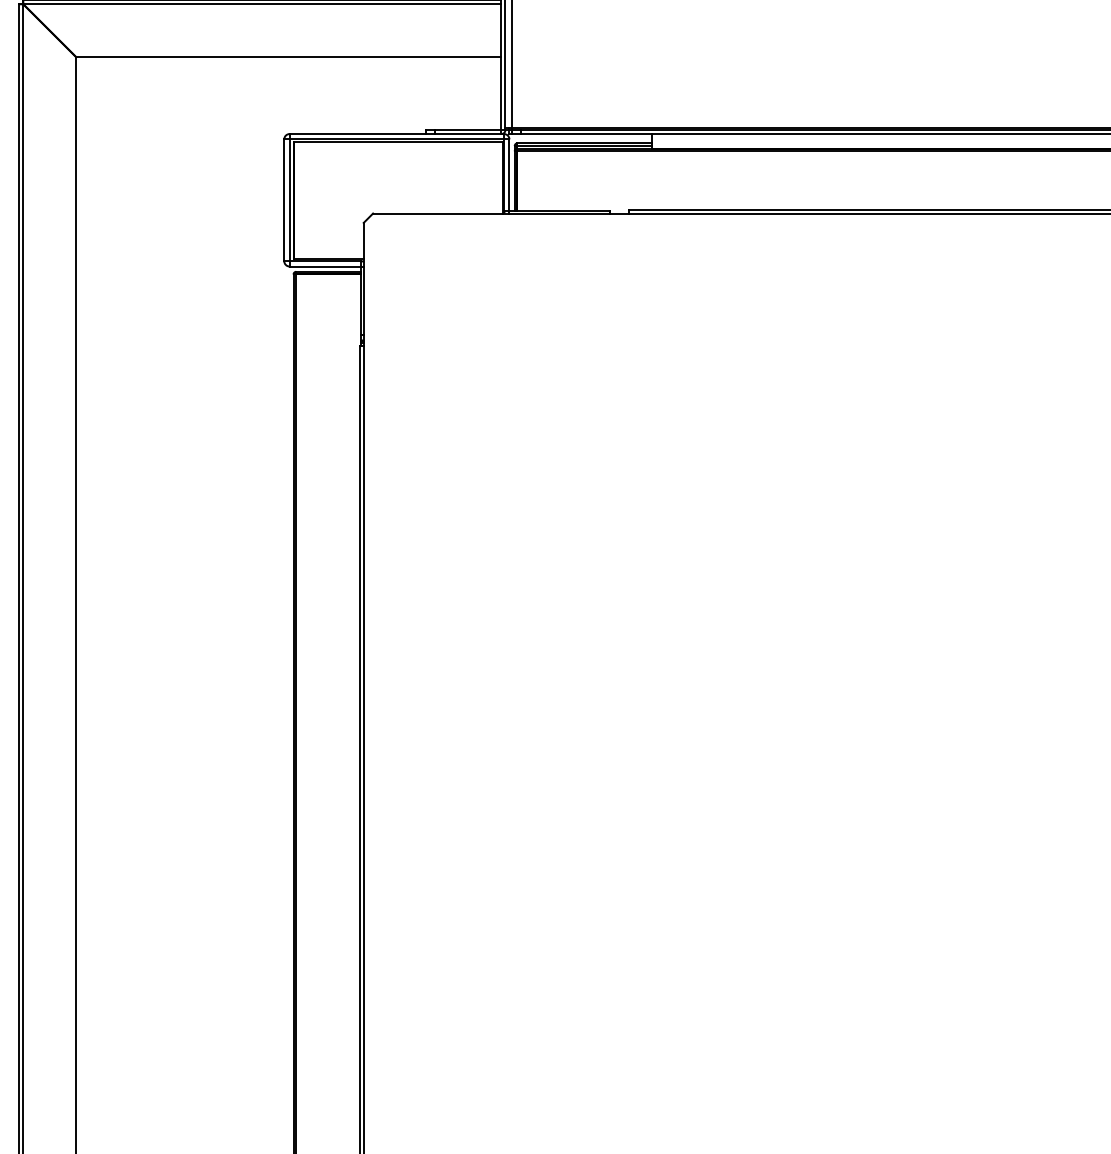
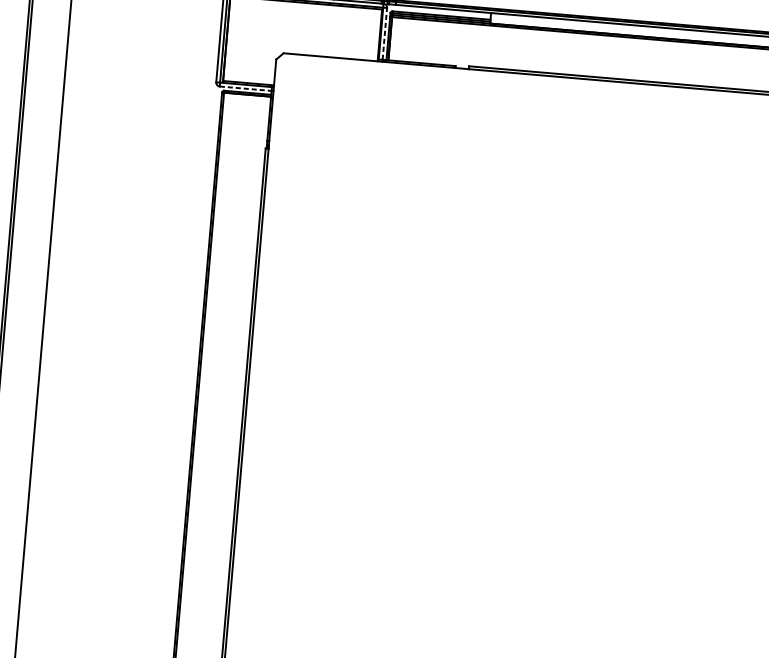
line: (509, 175) -> (384, 34), solid -> dashed
line: (325, 266) -> (245, 88), solid -> dashed

